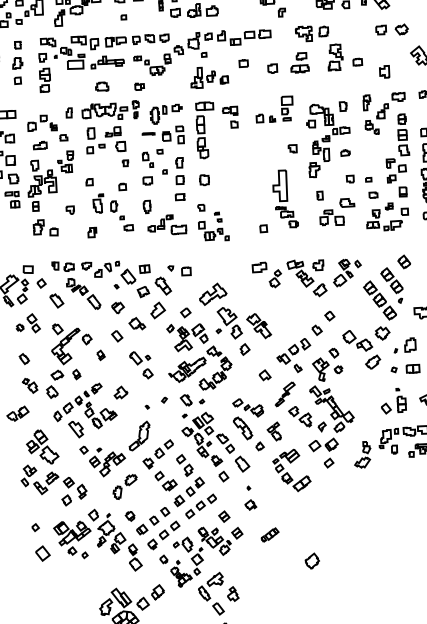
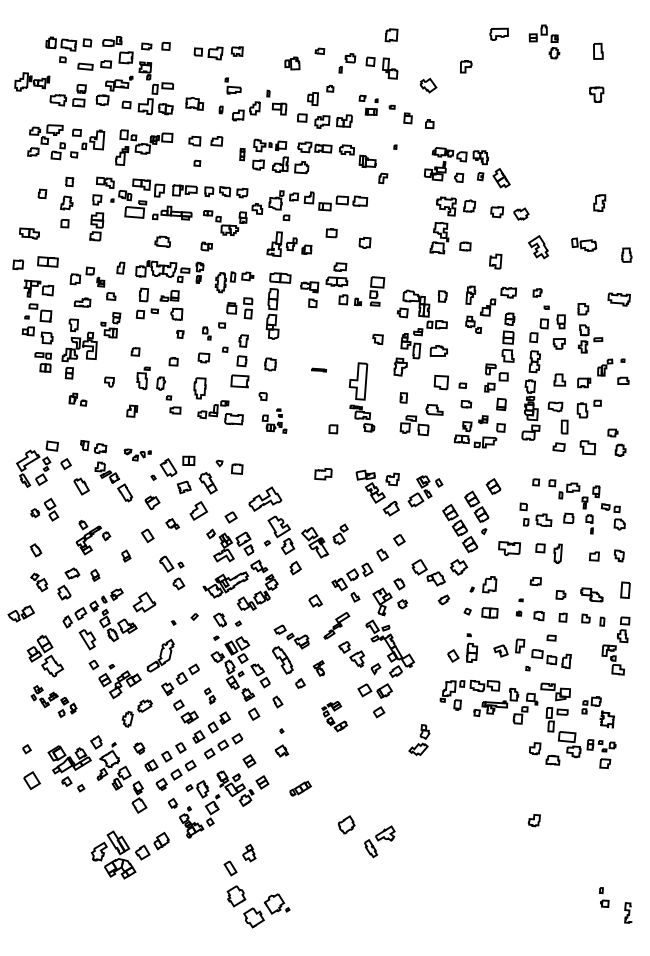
part: (312, 33) -> (456, 206), moved
part: (298, 62) -> (336, 274), moved
part: (148, 133) -> (318, 369), moved
part: (345, 153) -> (439, 351), size x1.6
part: (147, 160) -> (206, 333), size x0.7
part: (350, 179) -> (441, 382), size x1.6
part: (179, 196) -> (239, 380), size x1.6
part: (146, 207) -> (199, 388), size x1.4
part: (213, 226) -> (274, 420), size x0.7
part: (45, 227) -> (77, 399), size x0.6
part: (100, 268) -> (137, 454), size x0.6
part: (275, 278) -> (340, 534), moved
part: (136, 323) -> (172, 523), size x0.7
part: (71, 342) -> (93, 537), size x0.7
part: (372, 361) -> (443, 599), size x0.6
part: (120, 392) -> (144, 602), size x1.4
part: (273, 431) -> (318, 668), size x0.7
part: (362, 455) -> (419, 740), moved
part: (242, 463) -> (277, 701), size x0.6
part: (184, 465) -> (209, 695), size x0.6
part: (291, 470) -> (334, 716), size x0.6
part: (53, 484) -> (53, 701), size x0.6
part: (210, 586) -> (379, 841), moved

